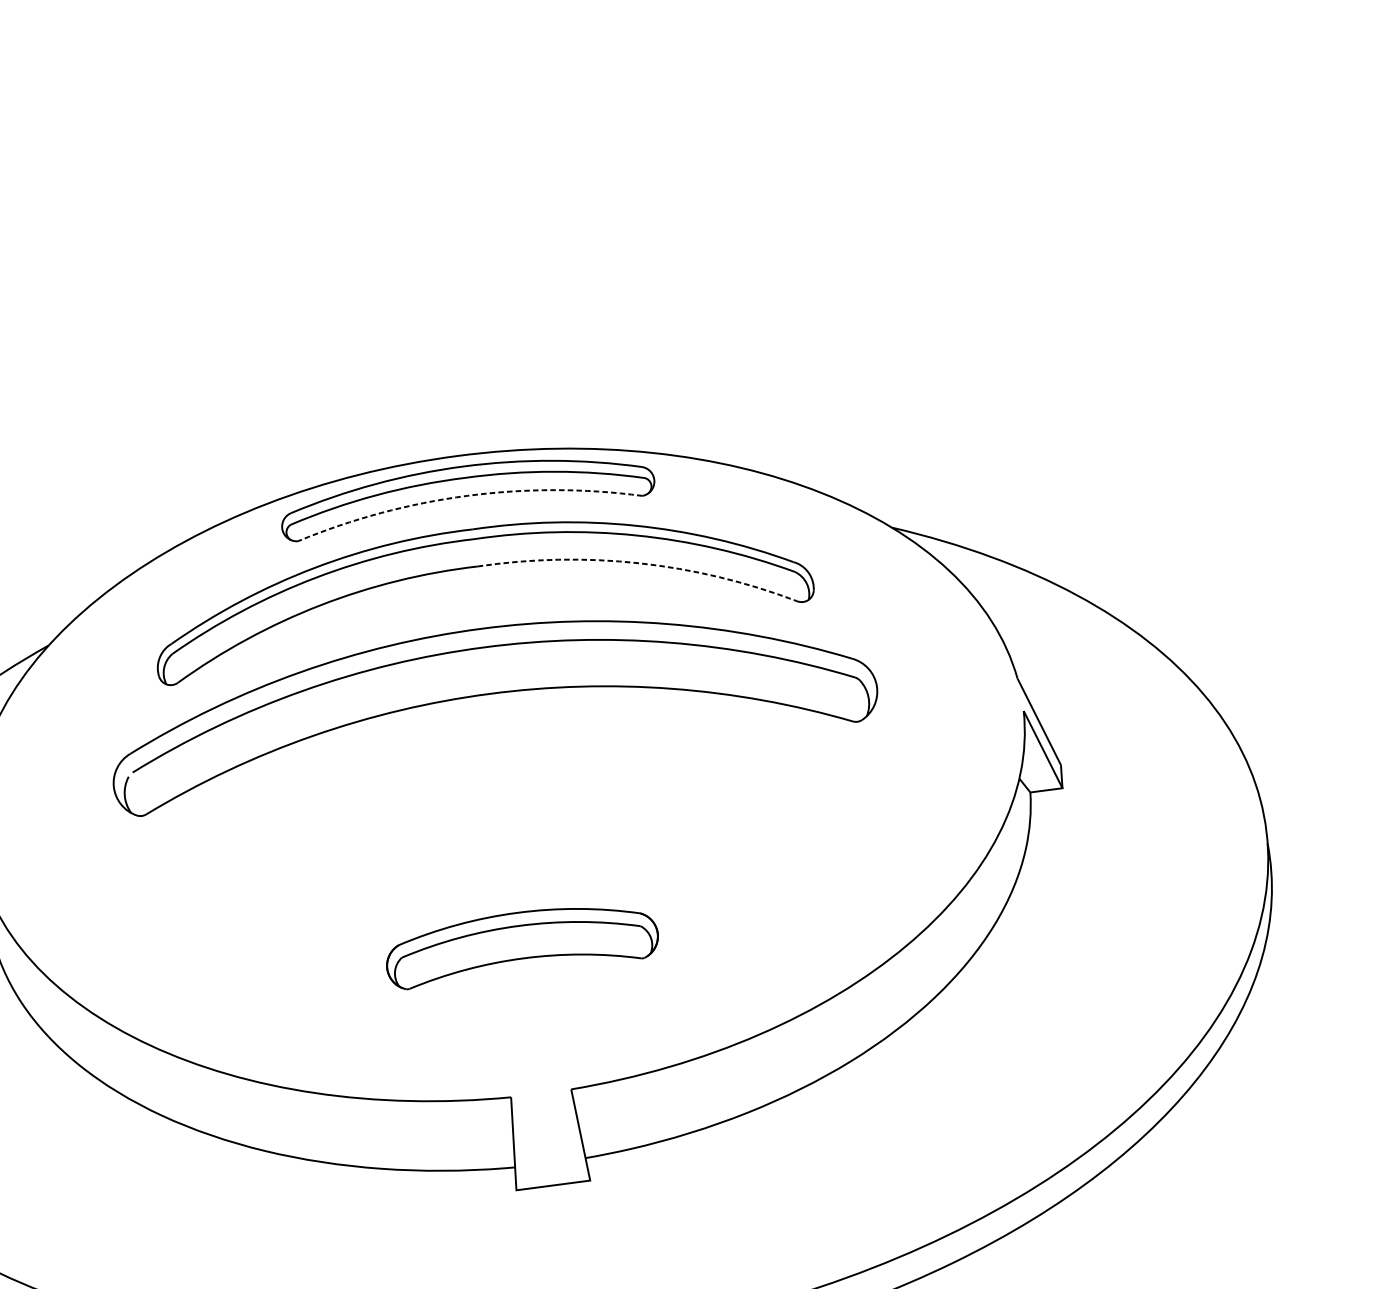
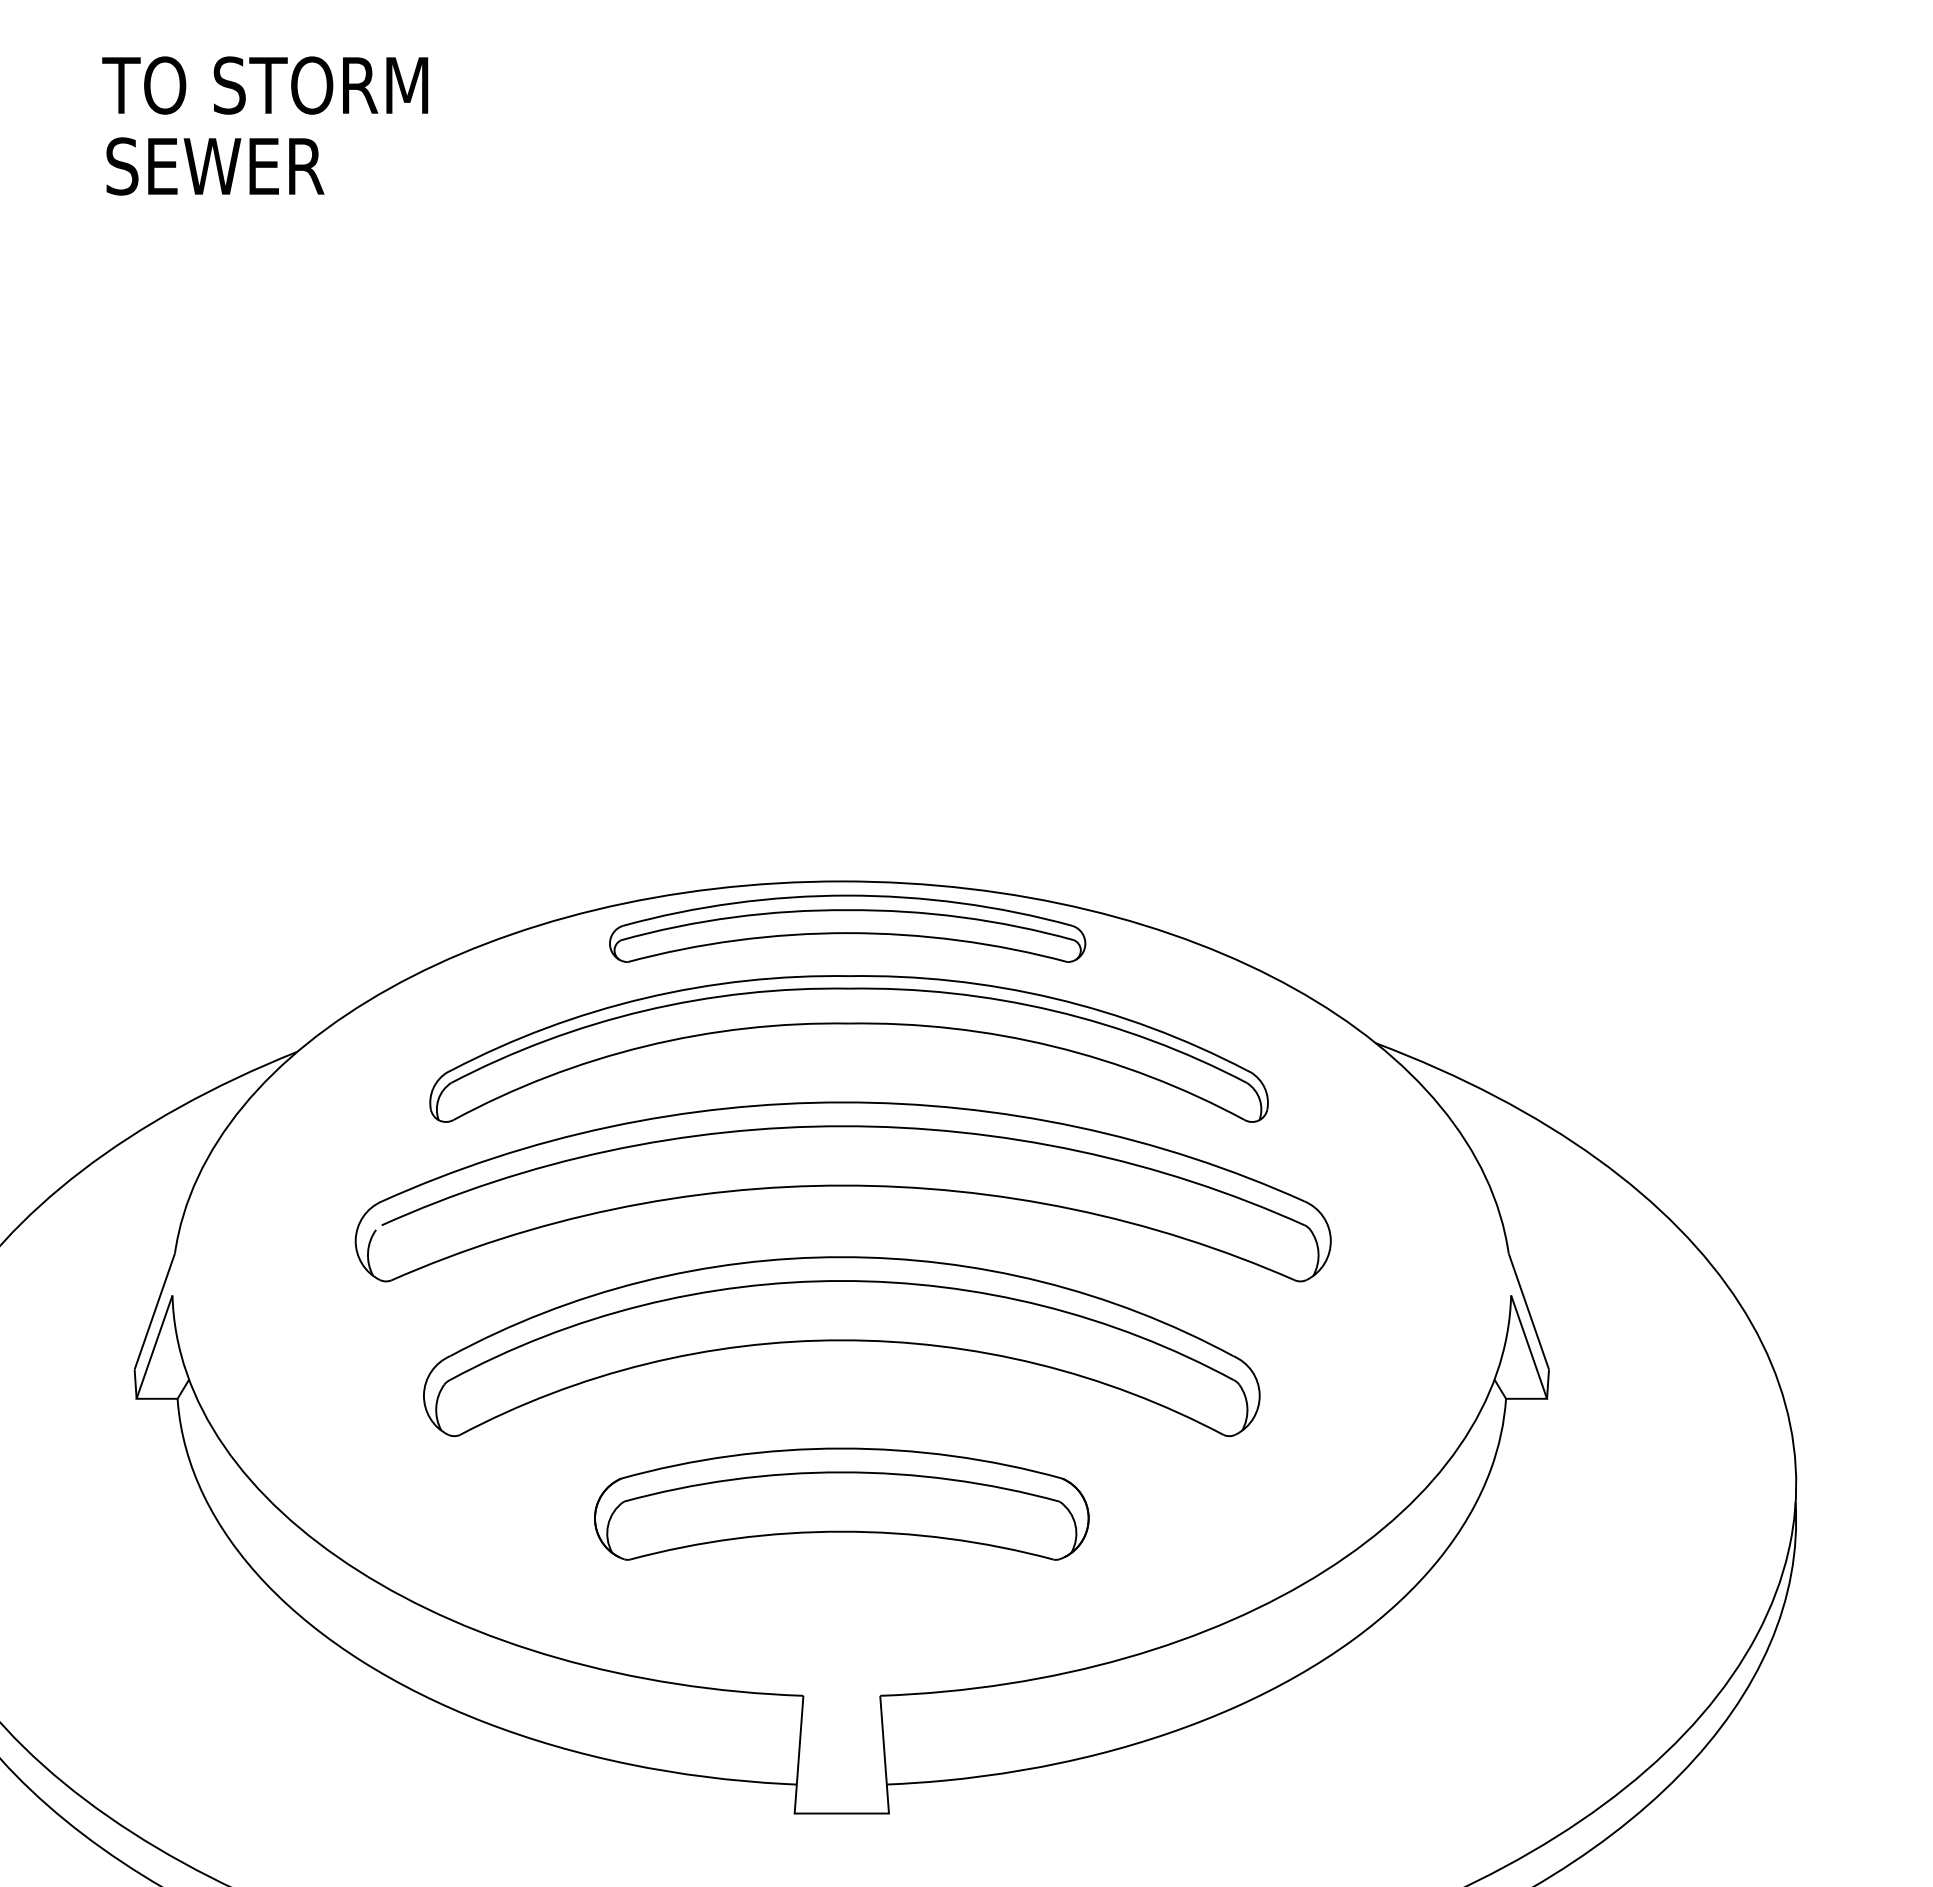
line: (467, 496) -> (847, 933), dashed -> solid
line: (639, 563) -> (1053, 1046), dashed -> solid
part: (504, 820) -> (841, 1346), added
part: (521, 942) -> (841, 1503), size x1.43

